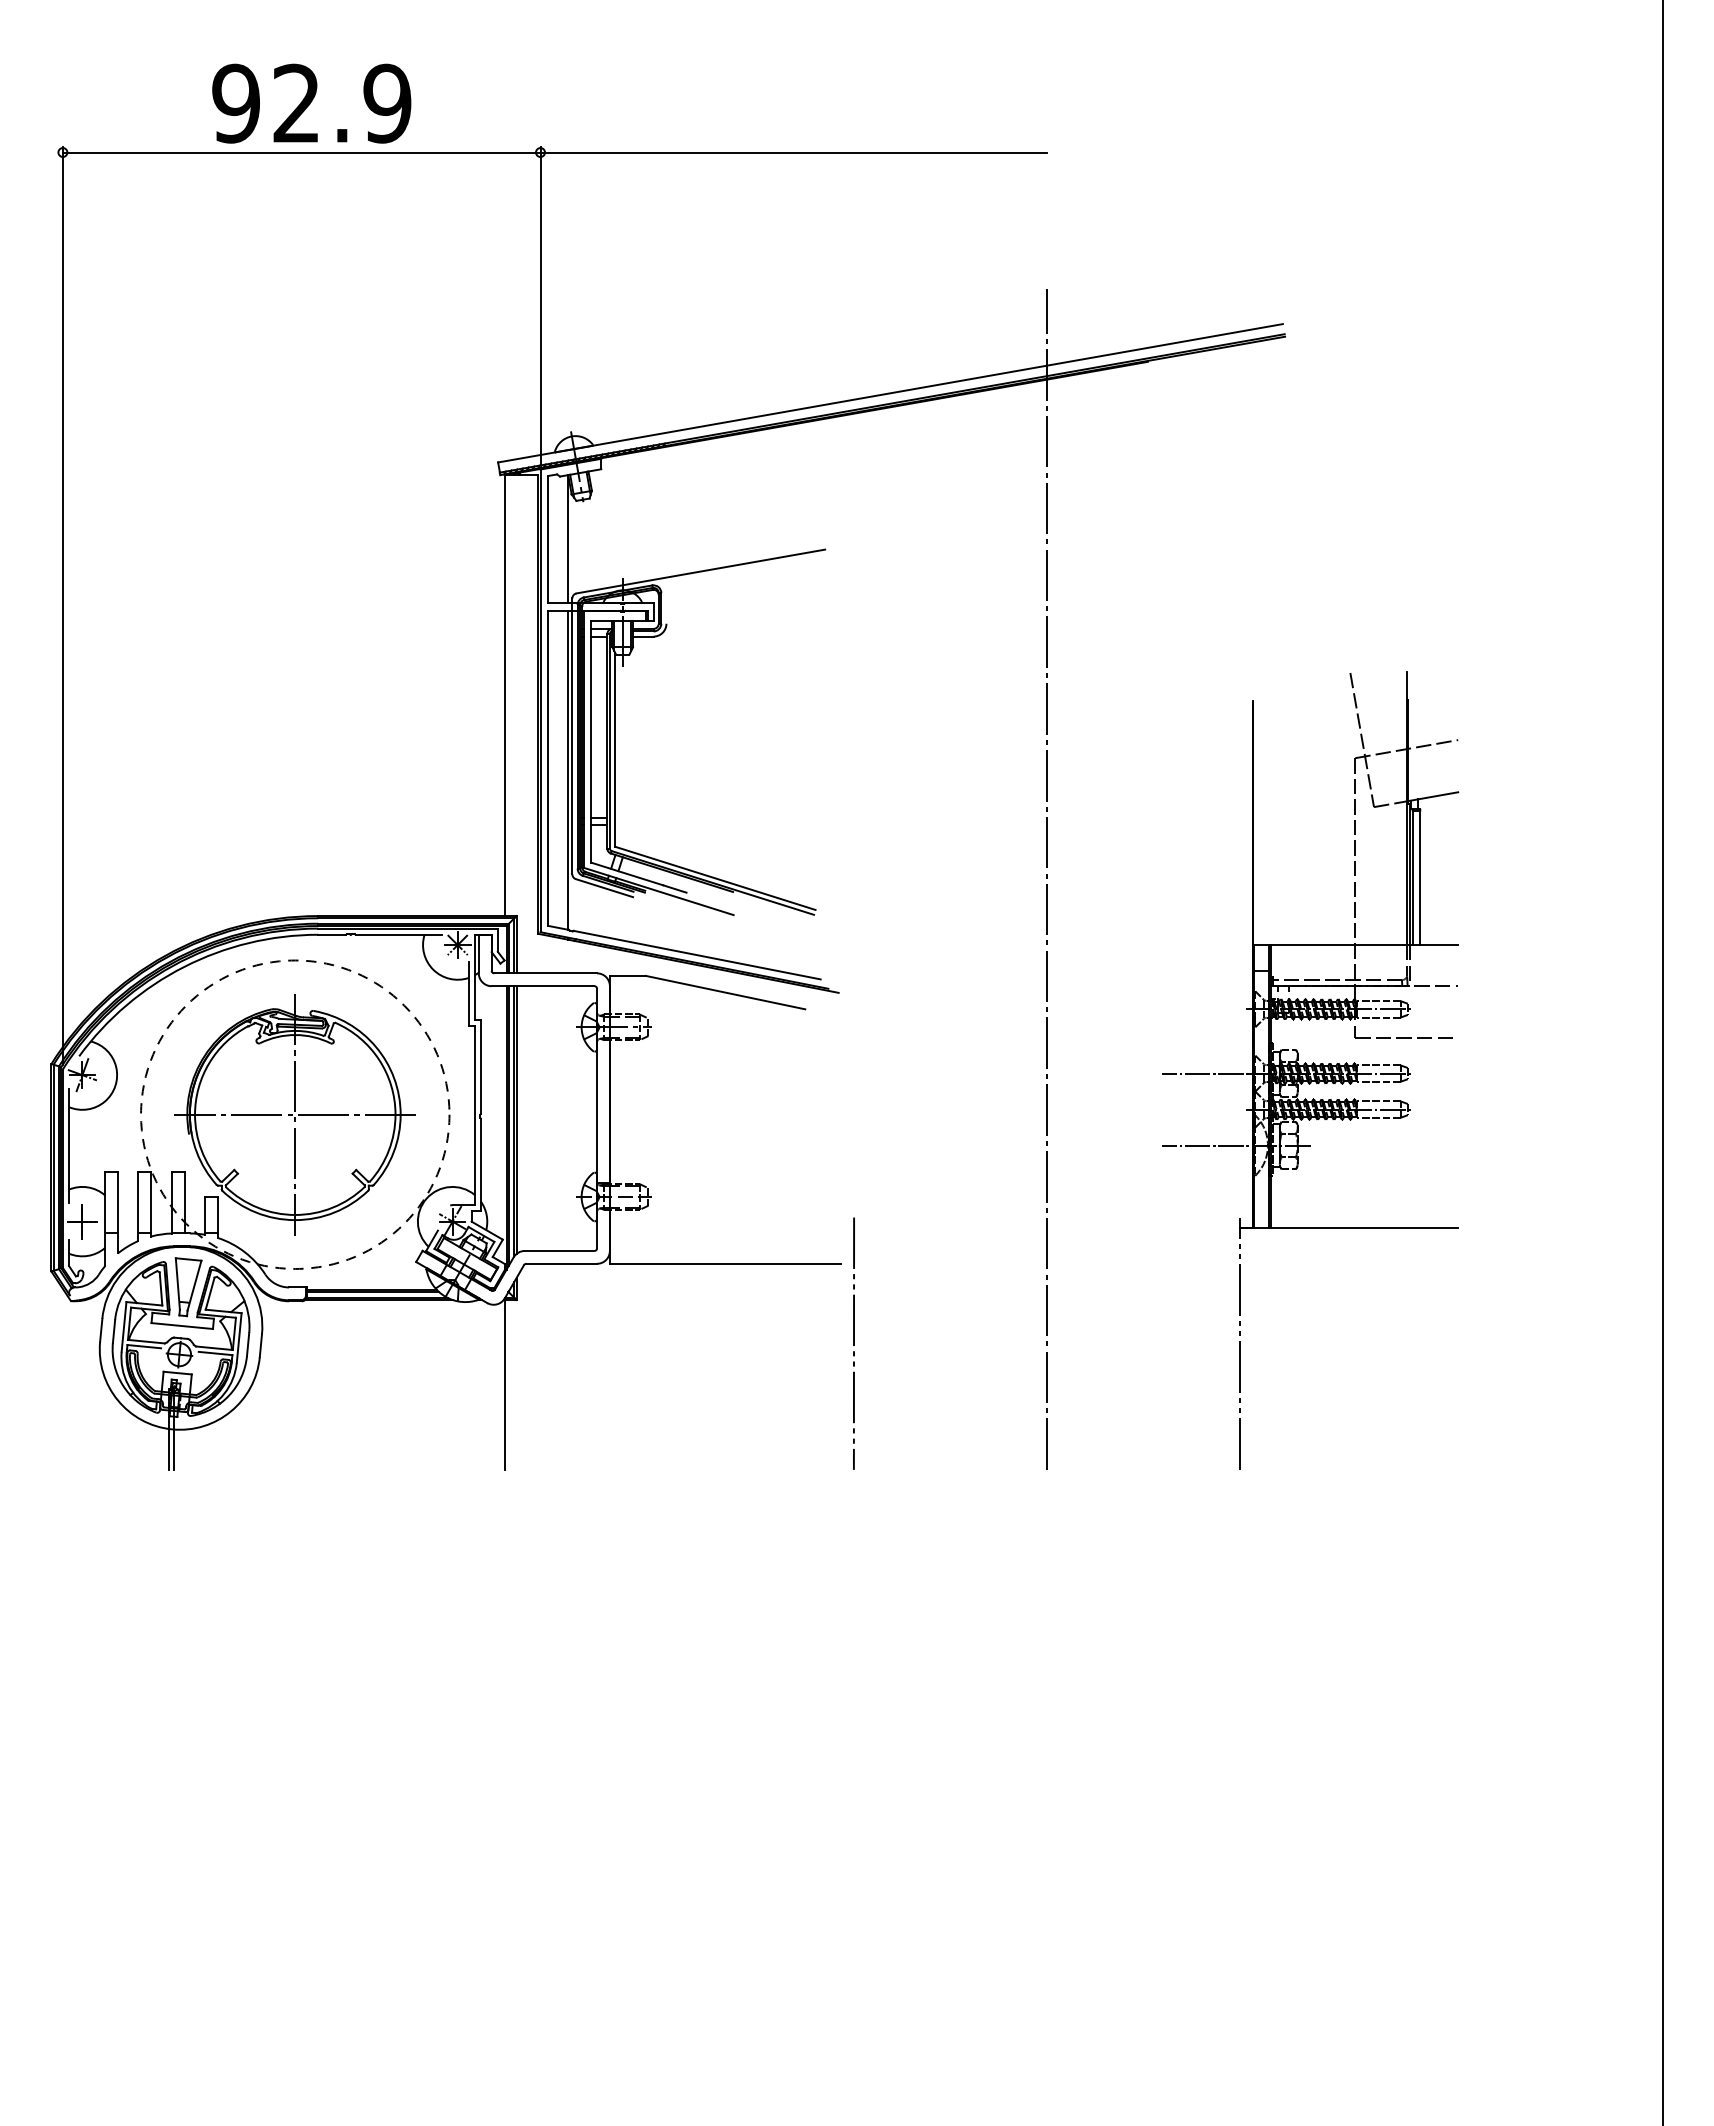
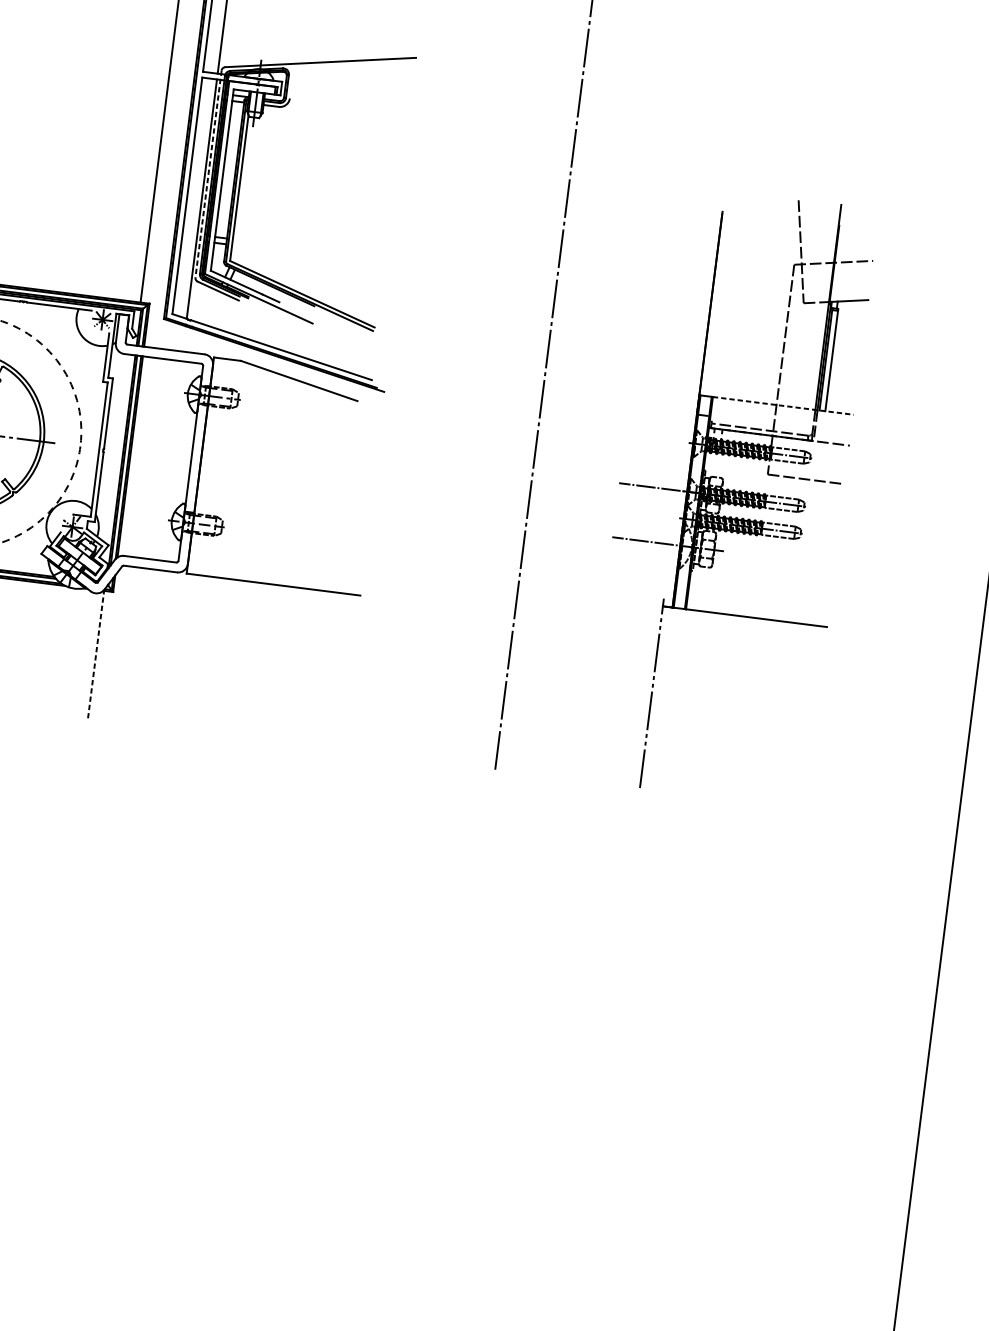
line: (572, 736) -> (208, 174), solid -> dashed
line: (1364, 945) -> (783, 406), solid -> dashed
line: (853, 1343) -> (362, 656), removed
line: (504, 1384) -> (96, 654), solid -> dashed

